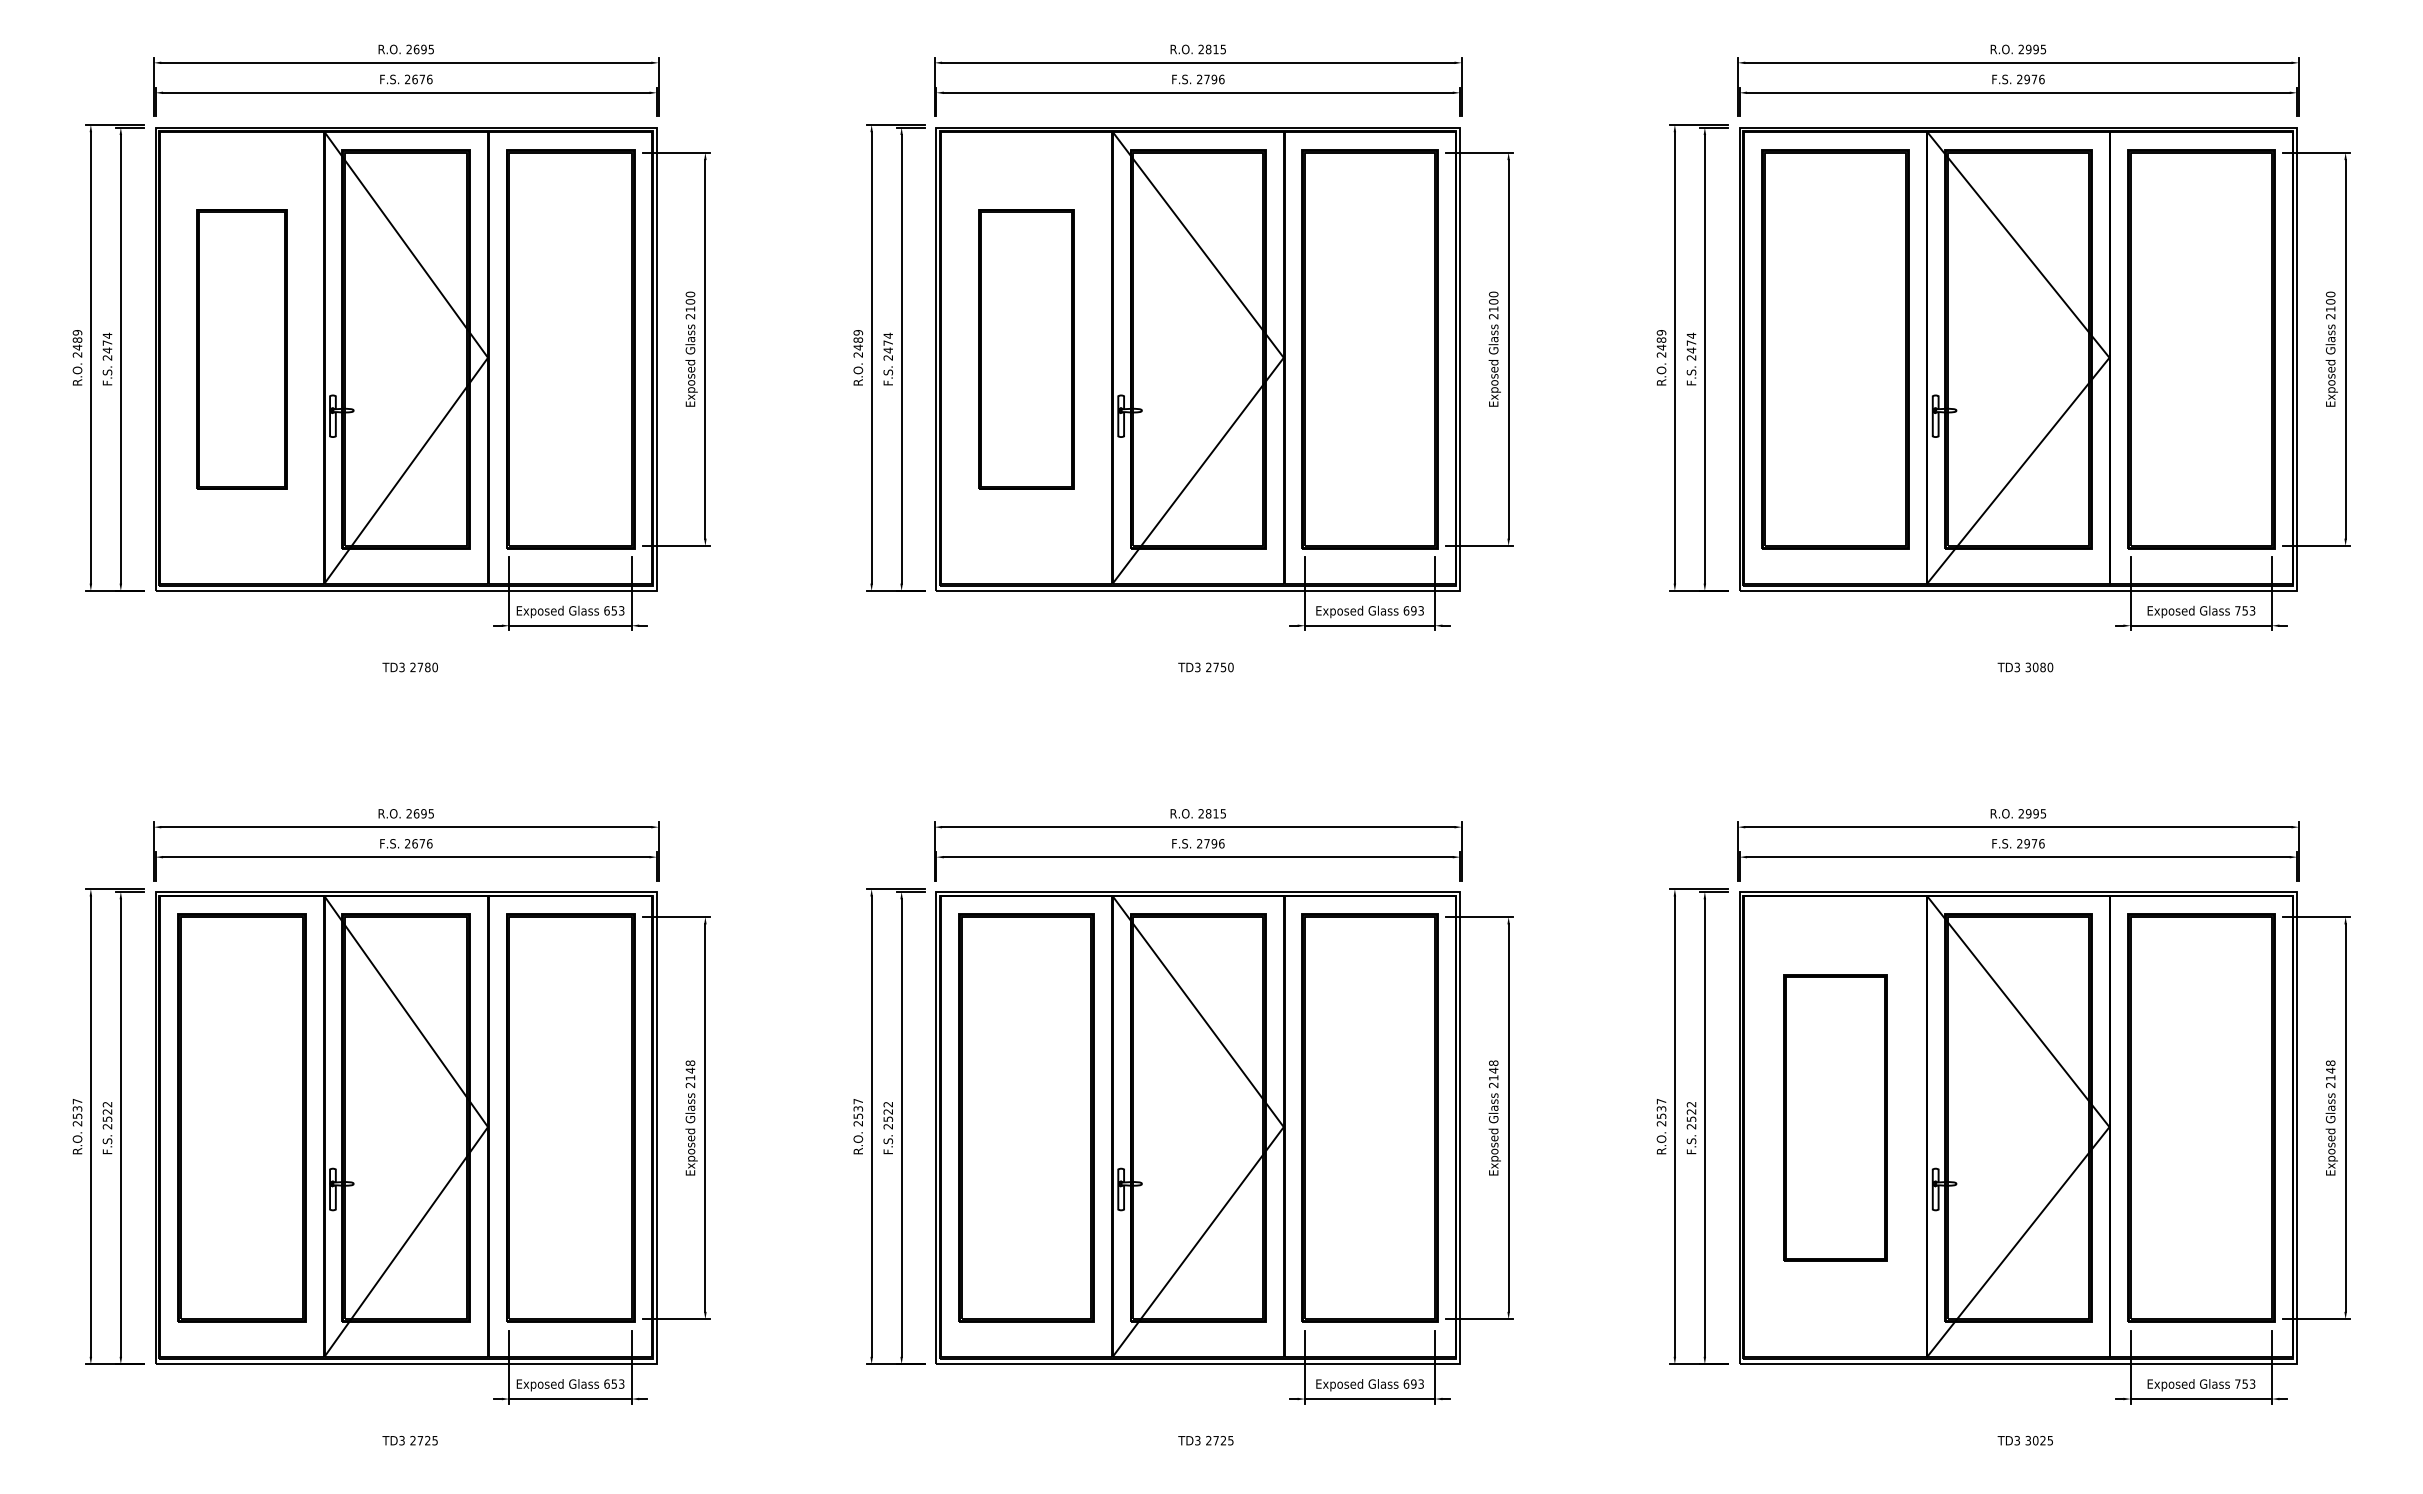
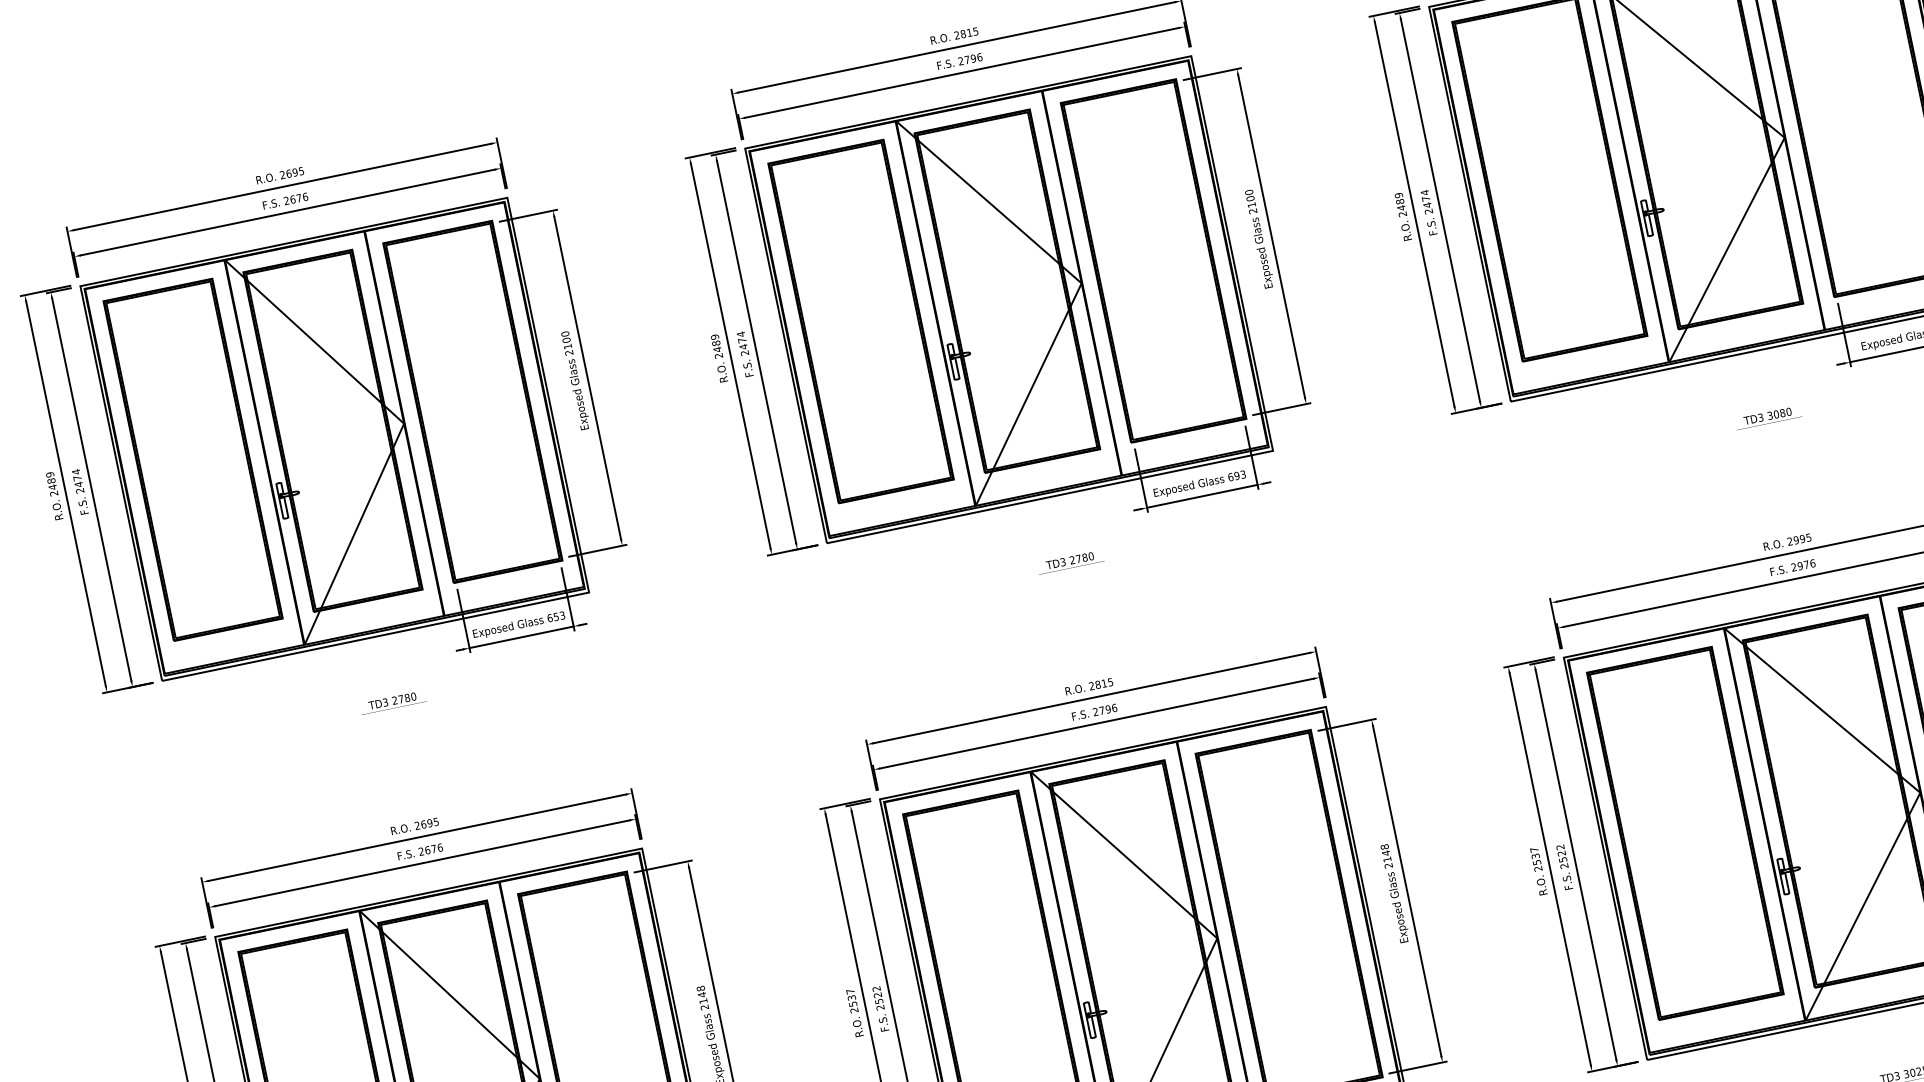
part: (241, 349) -> (192, 460), size x1.43
part: (1026, 349) -> (861, 321), size x1.43
text: (1223, 667) -> (1084, 557), 2750 -> 2780
part: (1835, 1117) -> (1685, 832), size x1.43

